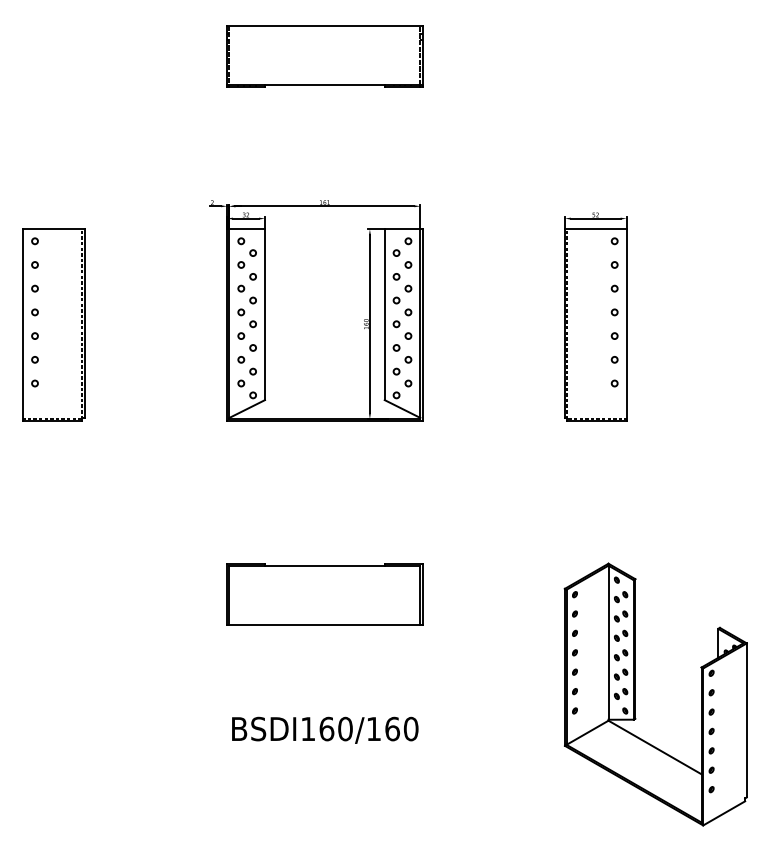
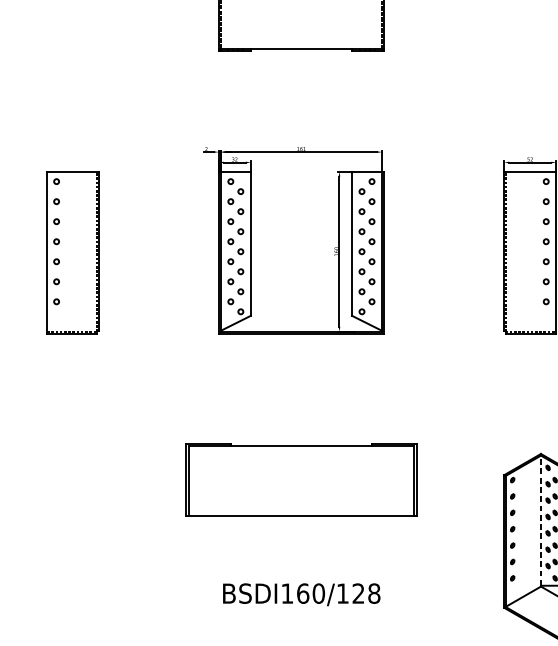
part: (324, 594) -> (301, 479), size x1.4
line: (608, 642) -> (540, 520), solid -> dashed
text: (401, 728) -> (366, 593), BSDI160/160 -> BSDI160/128

